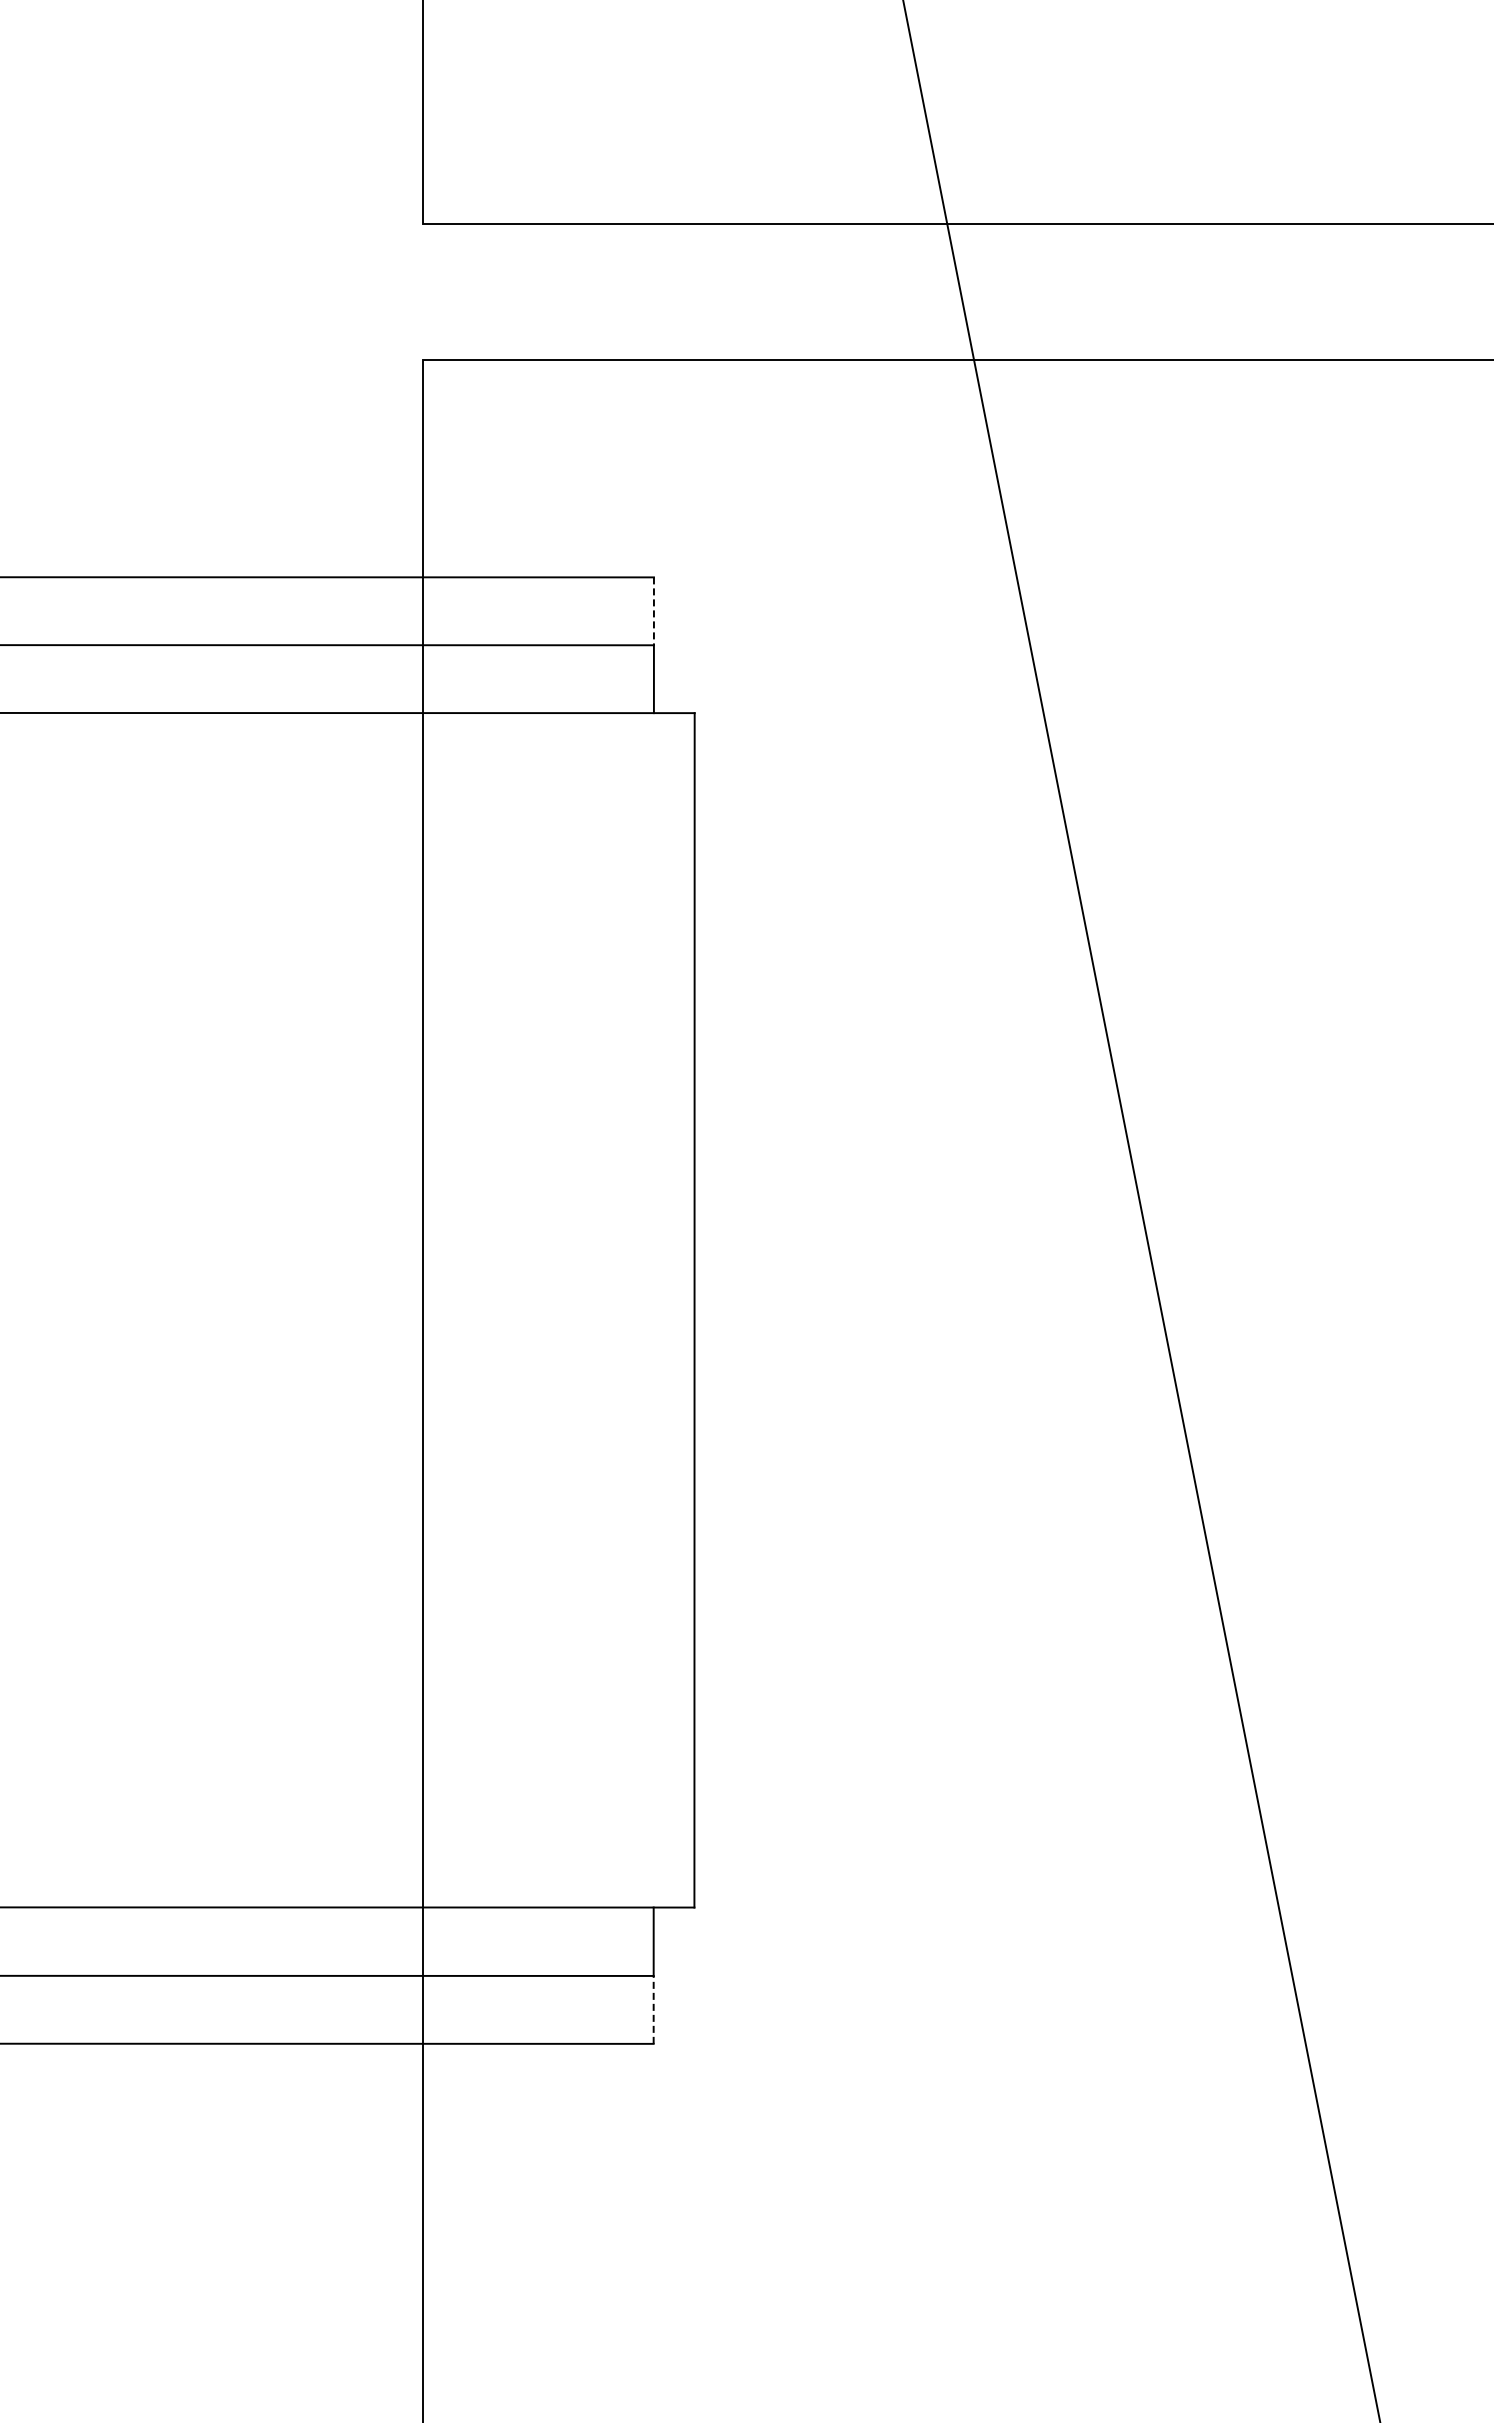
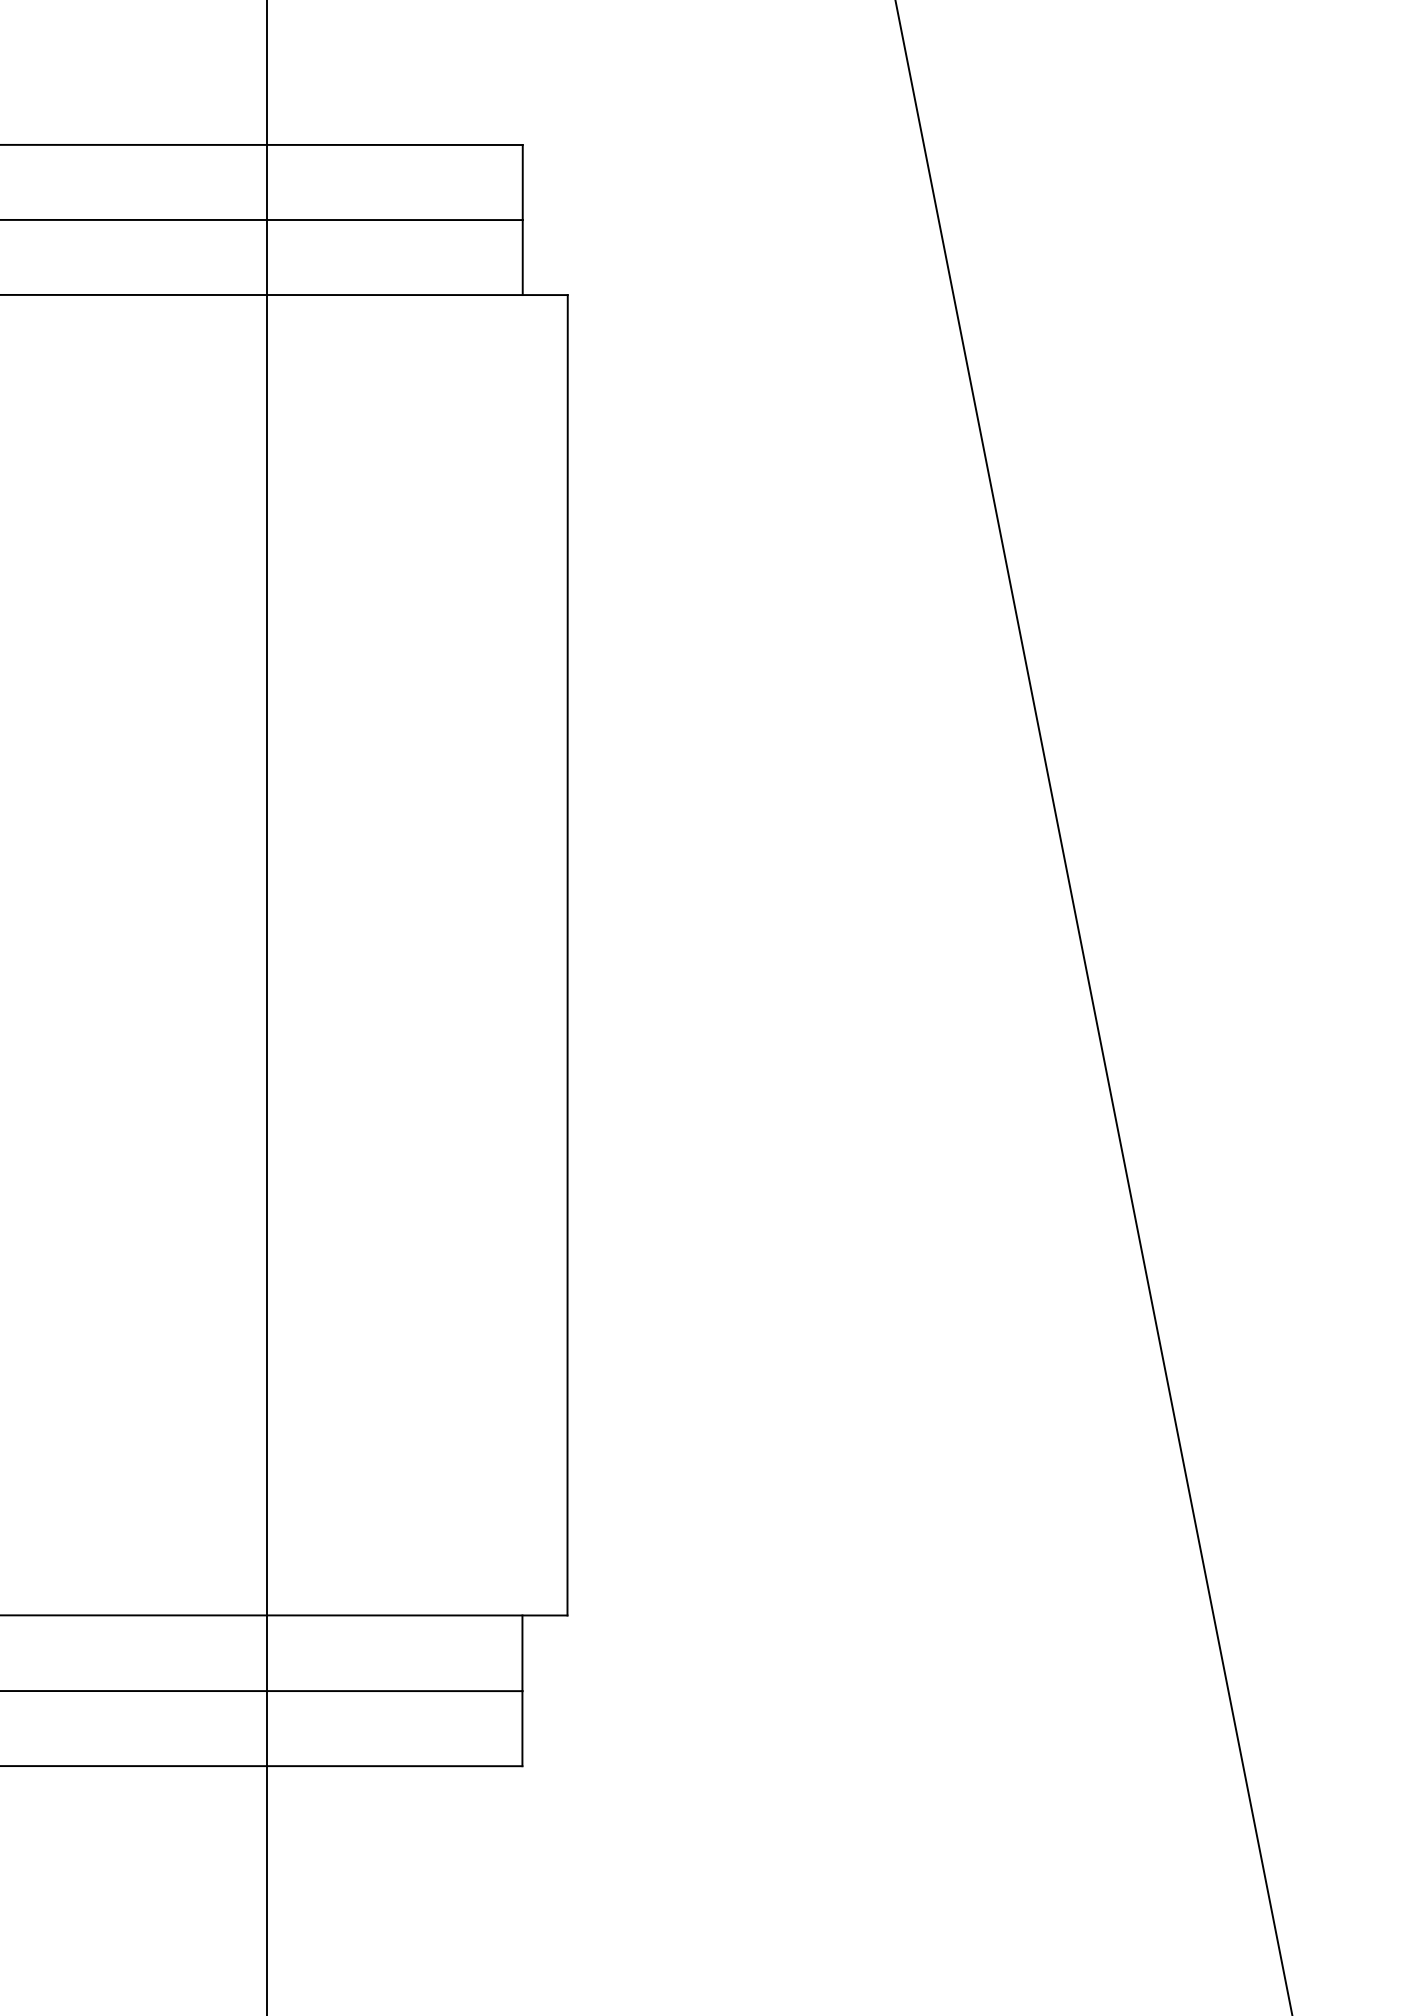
line: (653, 611) -> (522, 182), dashed -> solid
line: (653, 2009) -> (522, 1728), dashed -> solid

